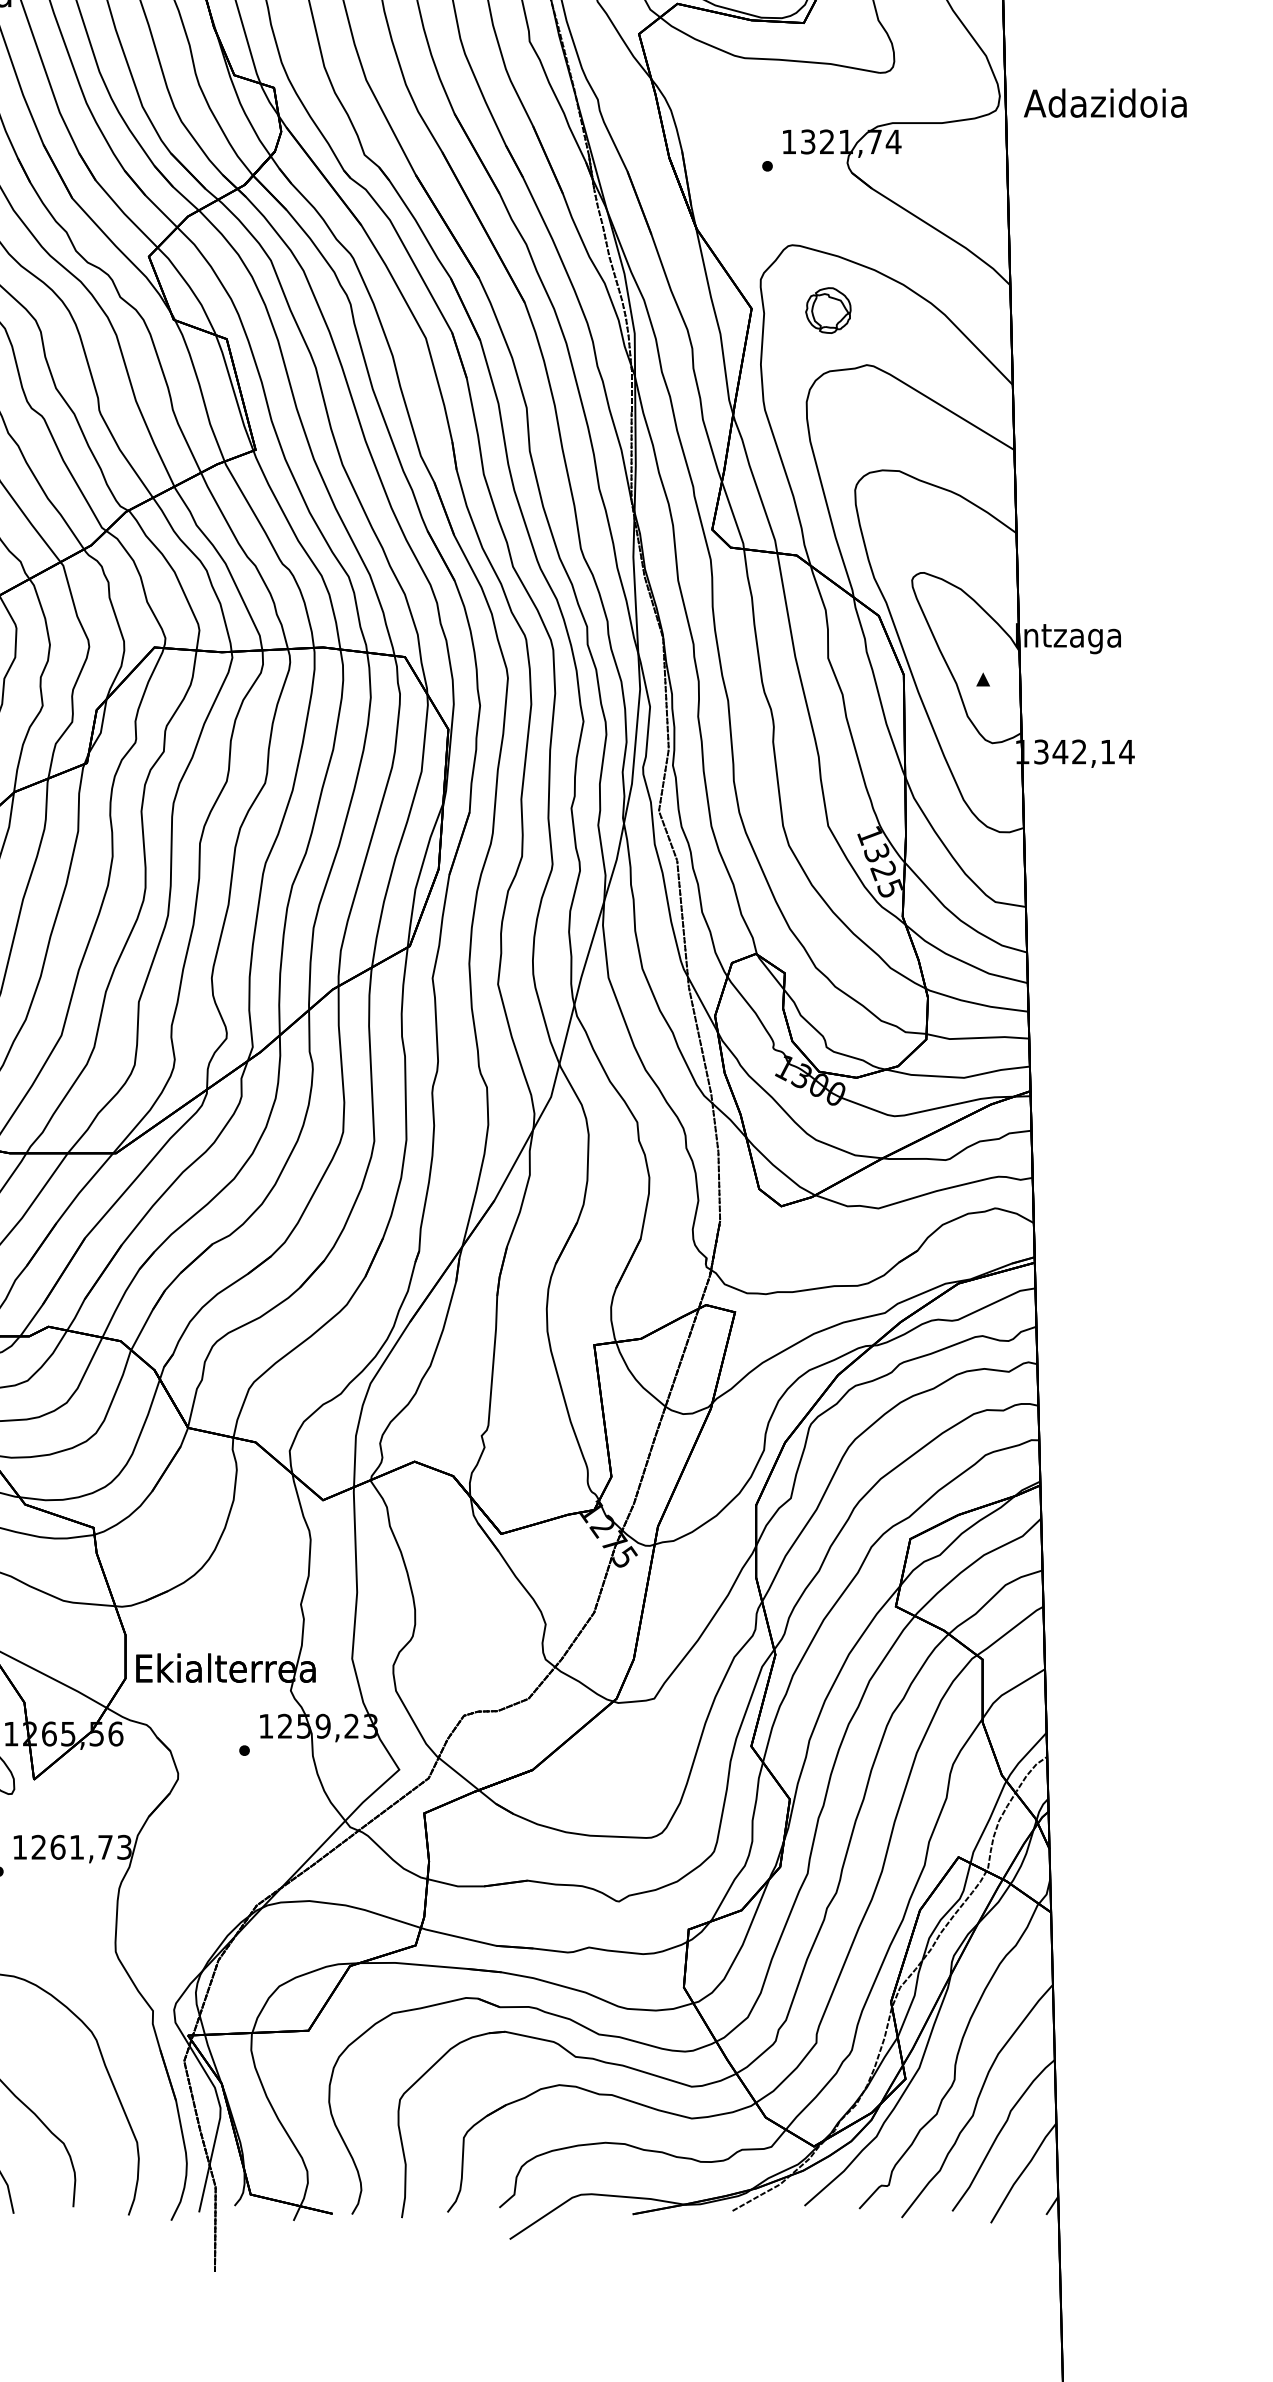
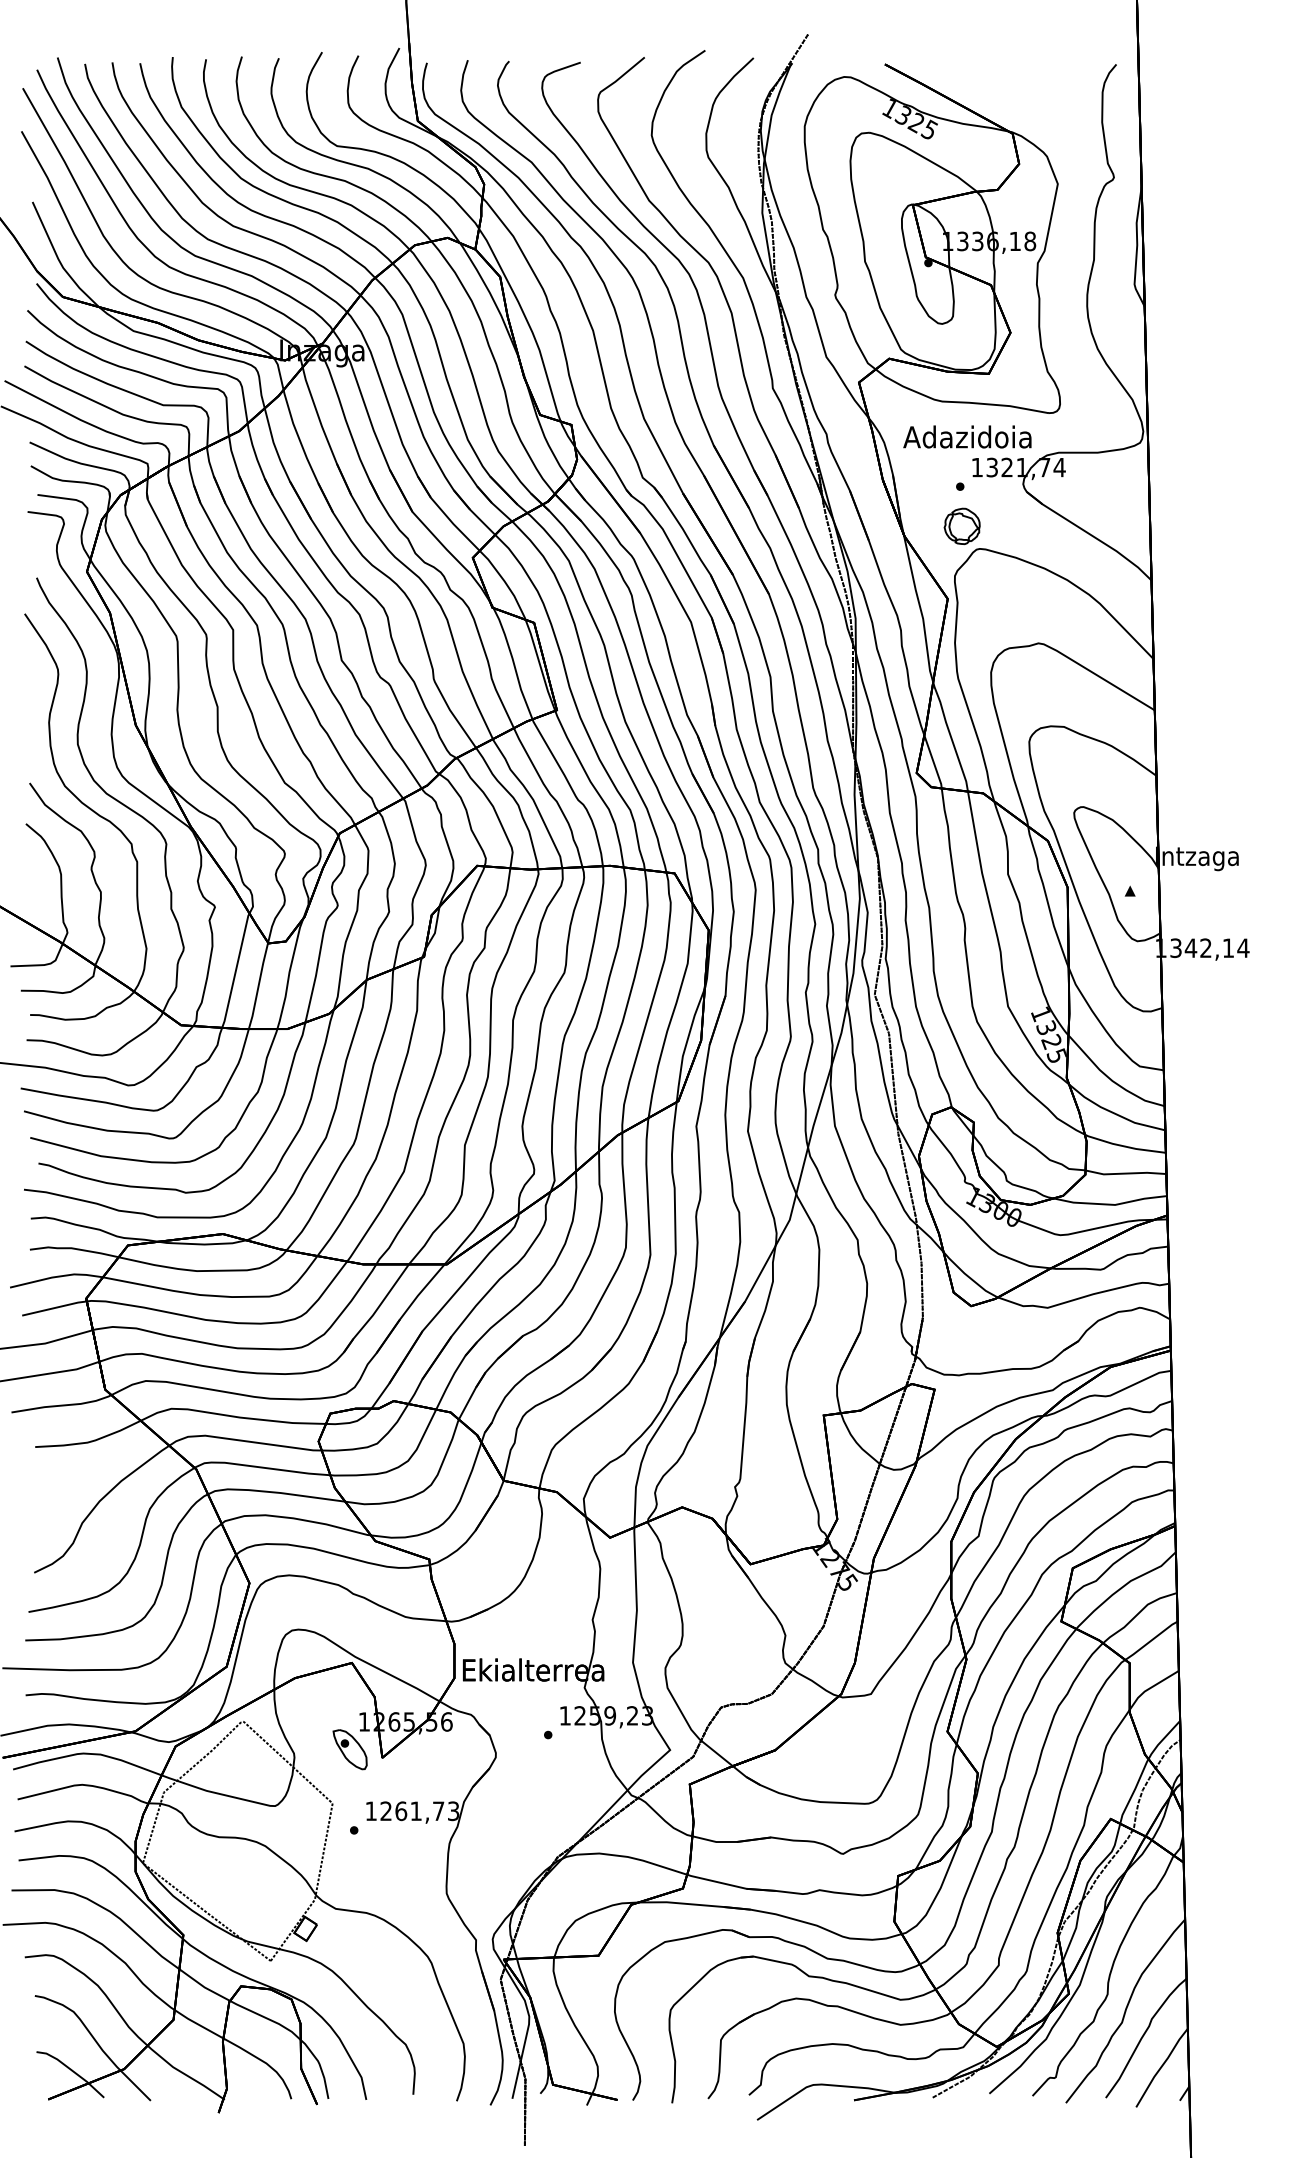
text: (1105, 102) -> (967, 436), moved
part: (827, 310) -> (961, 526), moved

